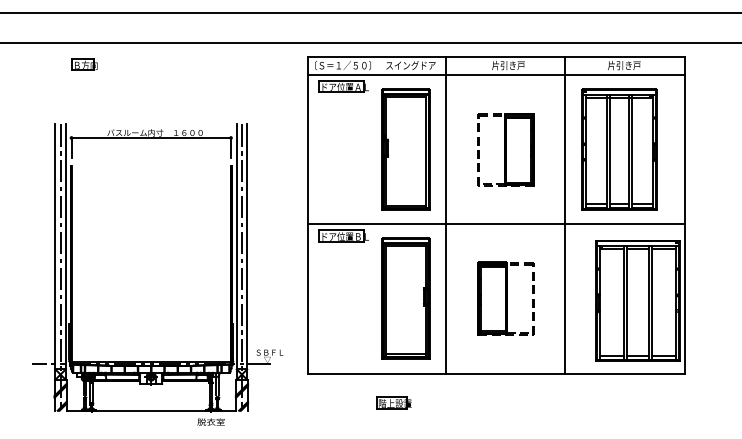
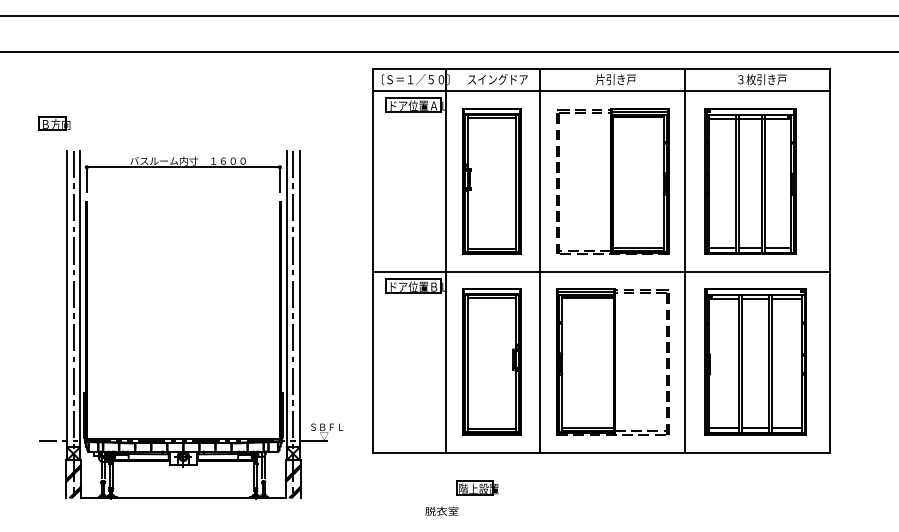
part: (84, 64) -> (54, 123), moved
text: (628, 65) -> (761, 79), 片引き戸 -> ３枚引き戸
part: (505, 149) -> (612, 181), size x1.67
line: (367, 214) -> (445, 260), added
part: (505, 298) -> (612, 361), size x1.67
part: (637, 300) -> (755, 361), moved
text: (210, 421) -> (441, 510), moved

